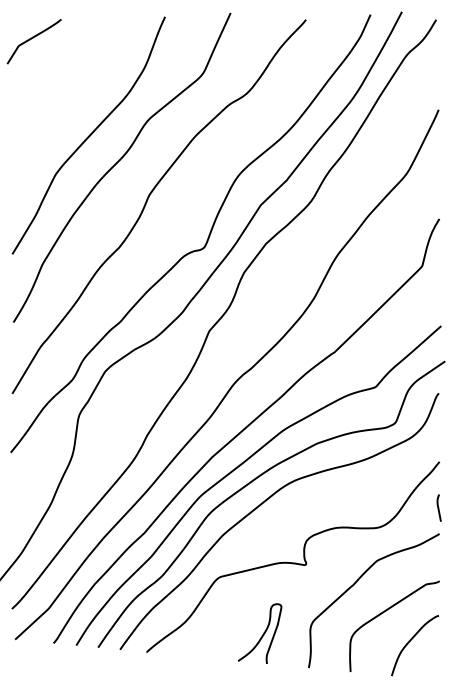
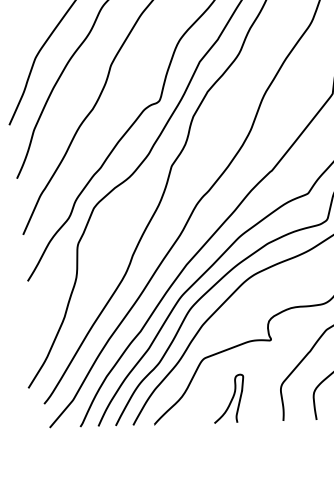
curve: (261, 635) -> (230, 400), moved

